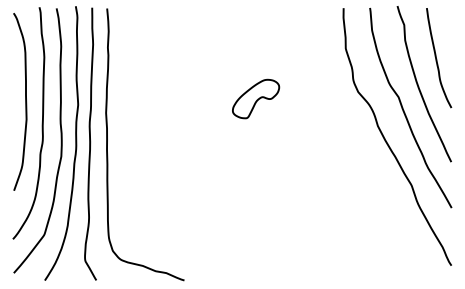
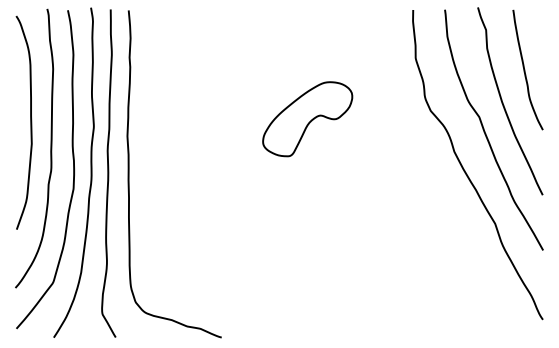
part: (255, 99) -> (307, 119), size x1.6

